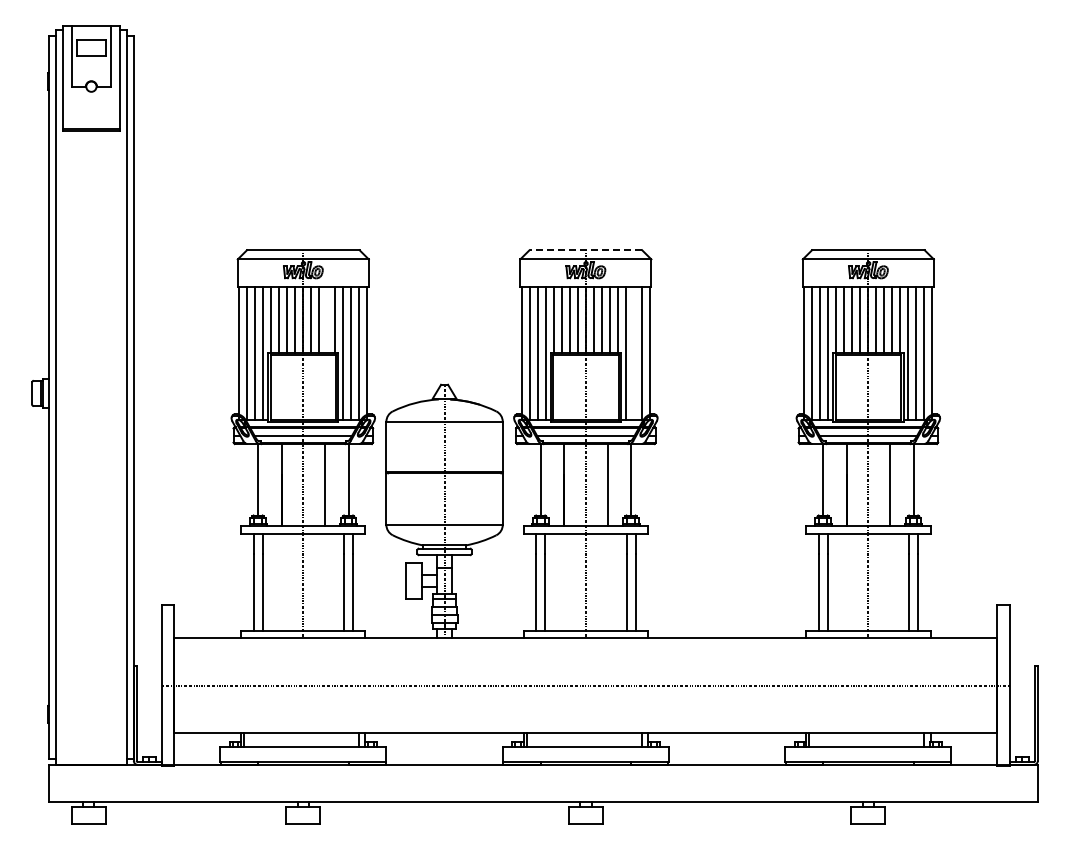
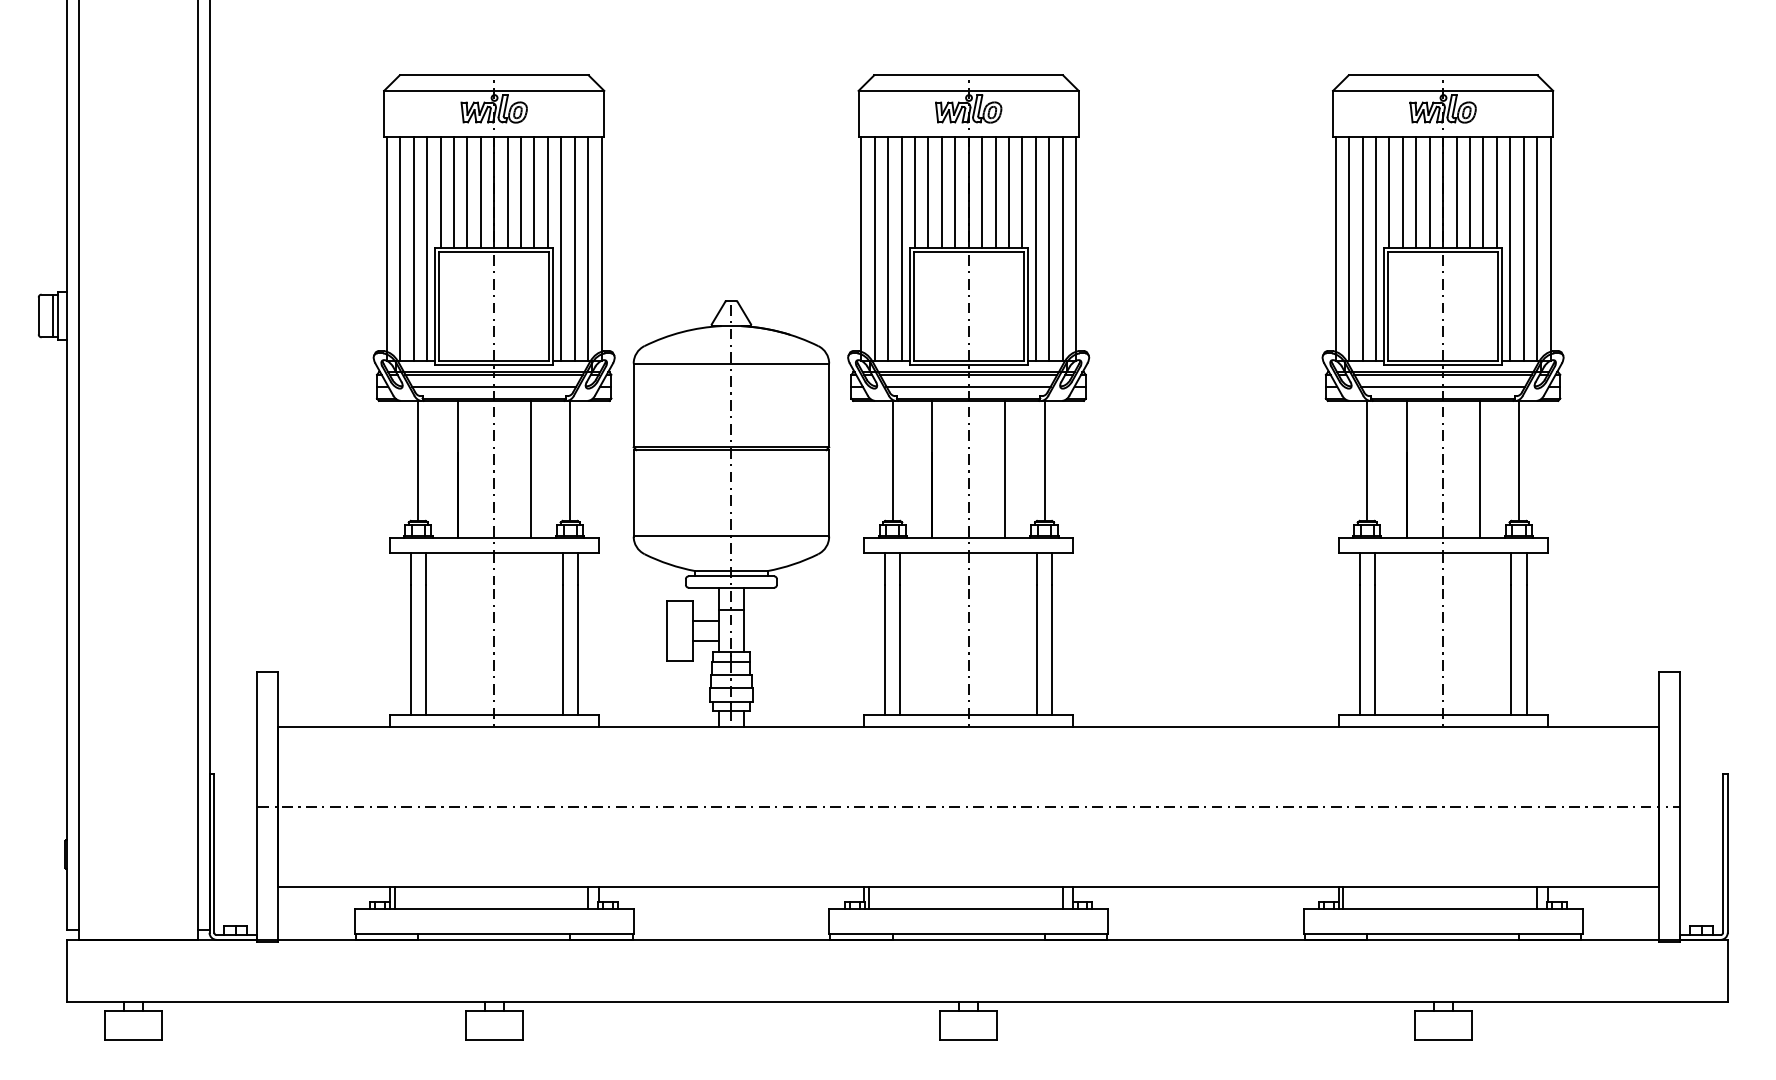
line: (585, 250) -> (968, 75), dashed -> solid
line: (327, 319) -> (534, 191), added
line: (633, 353) -> (1048, 248), added

